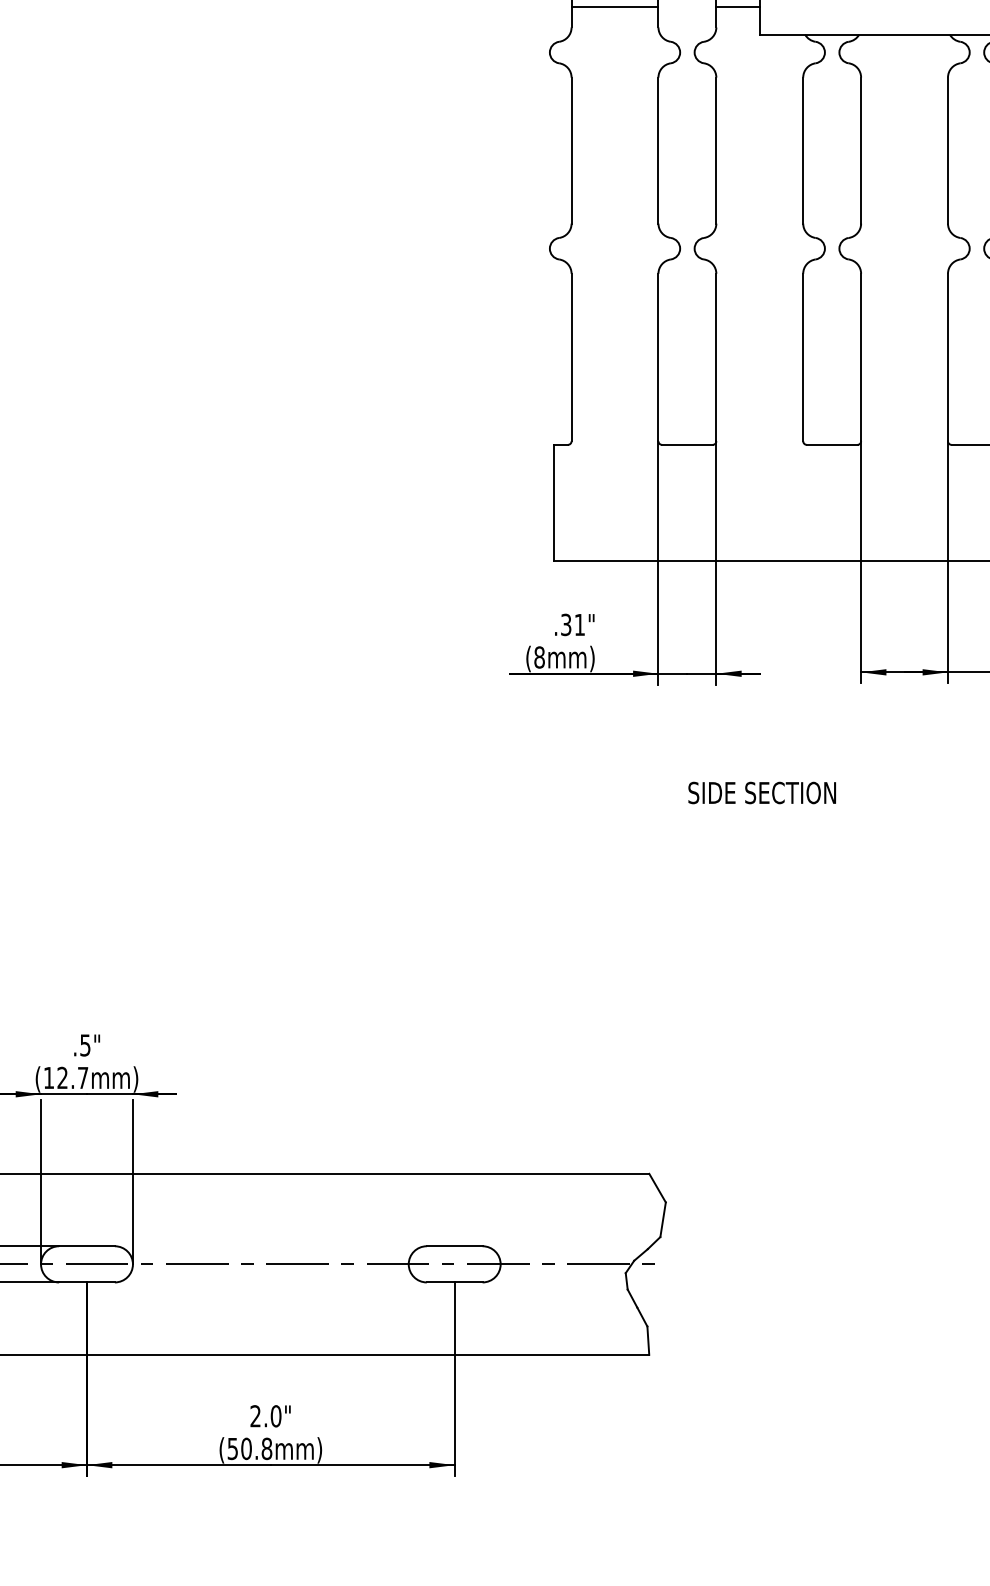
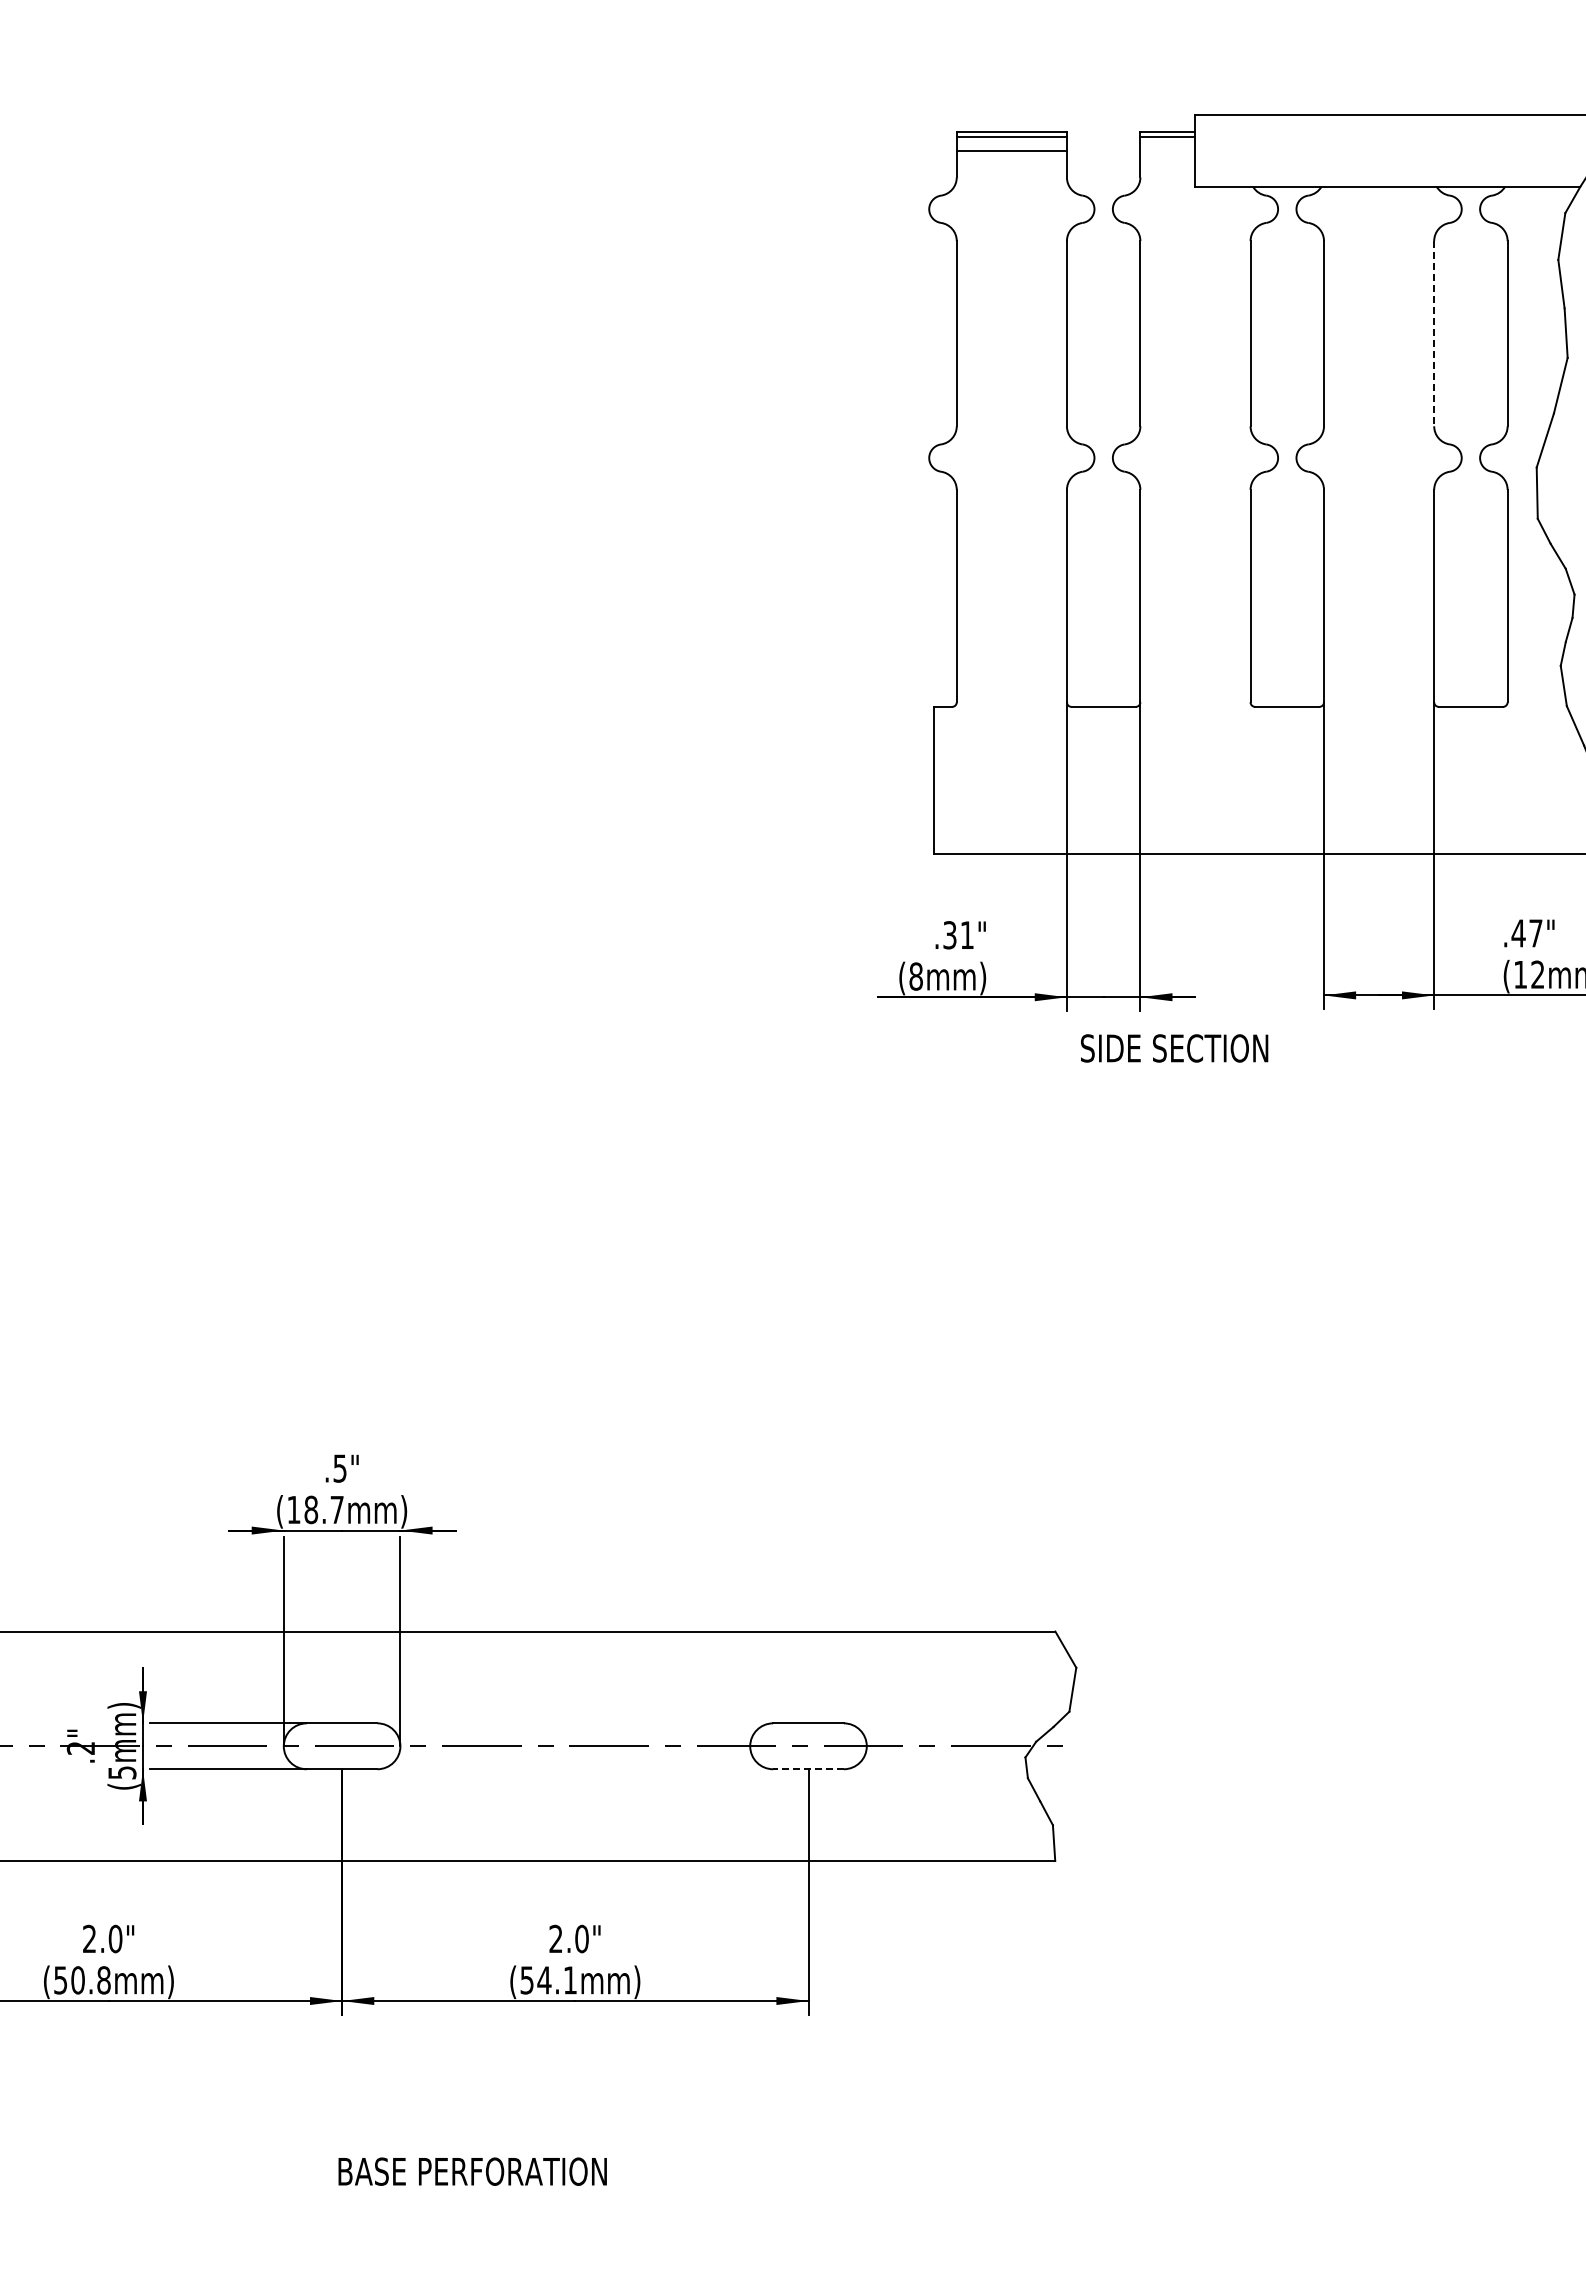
line: (737, 7) -> (1167, 151), removed
line: (948, 150) -> (1434, 333), solid -> dashed
text: (762, 793) -> (1174, 1048), moved
text: (62, 1077) -> (311, 1509), (12.7mm) -> (18.7mm)
line: (454, 1282) -> (808, 1769), solid -> dashed
text: (256, 1448) -> (557, 1980), (50.8mm) -> (54.1mm)

